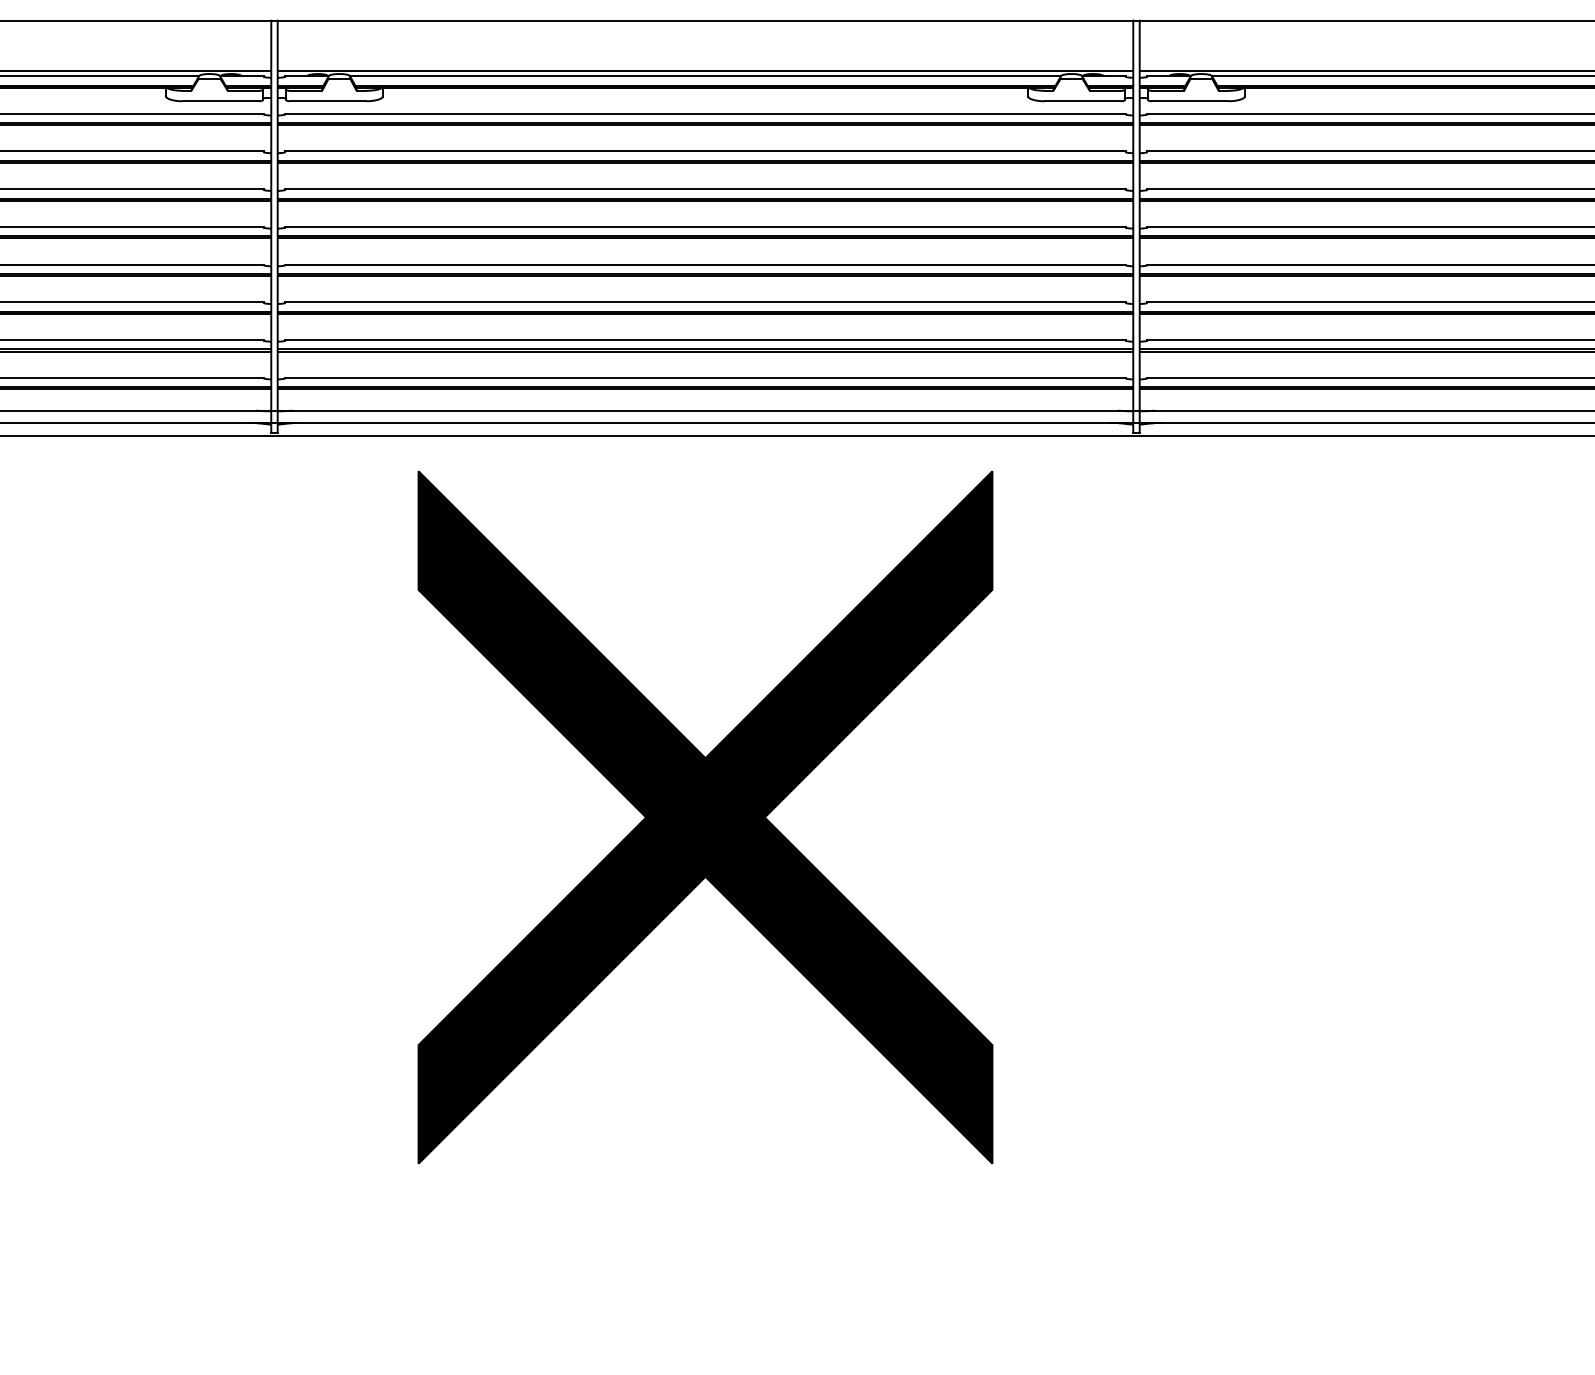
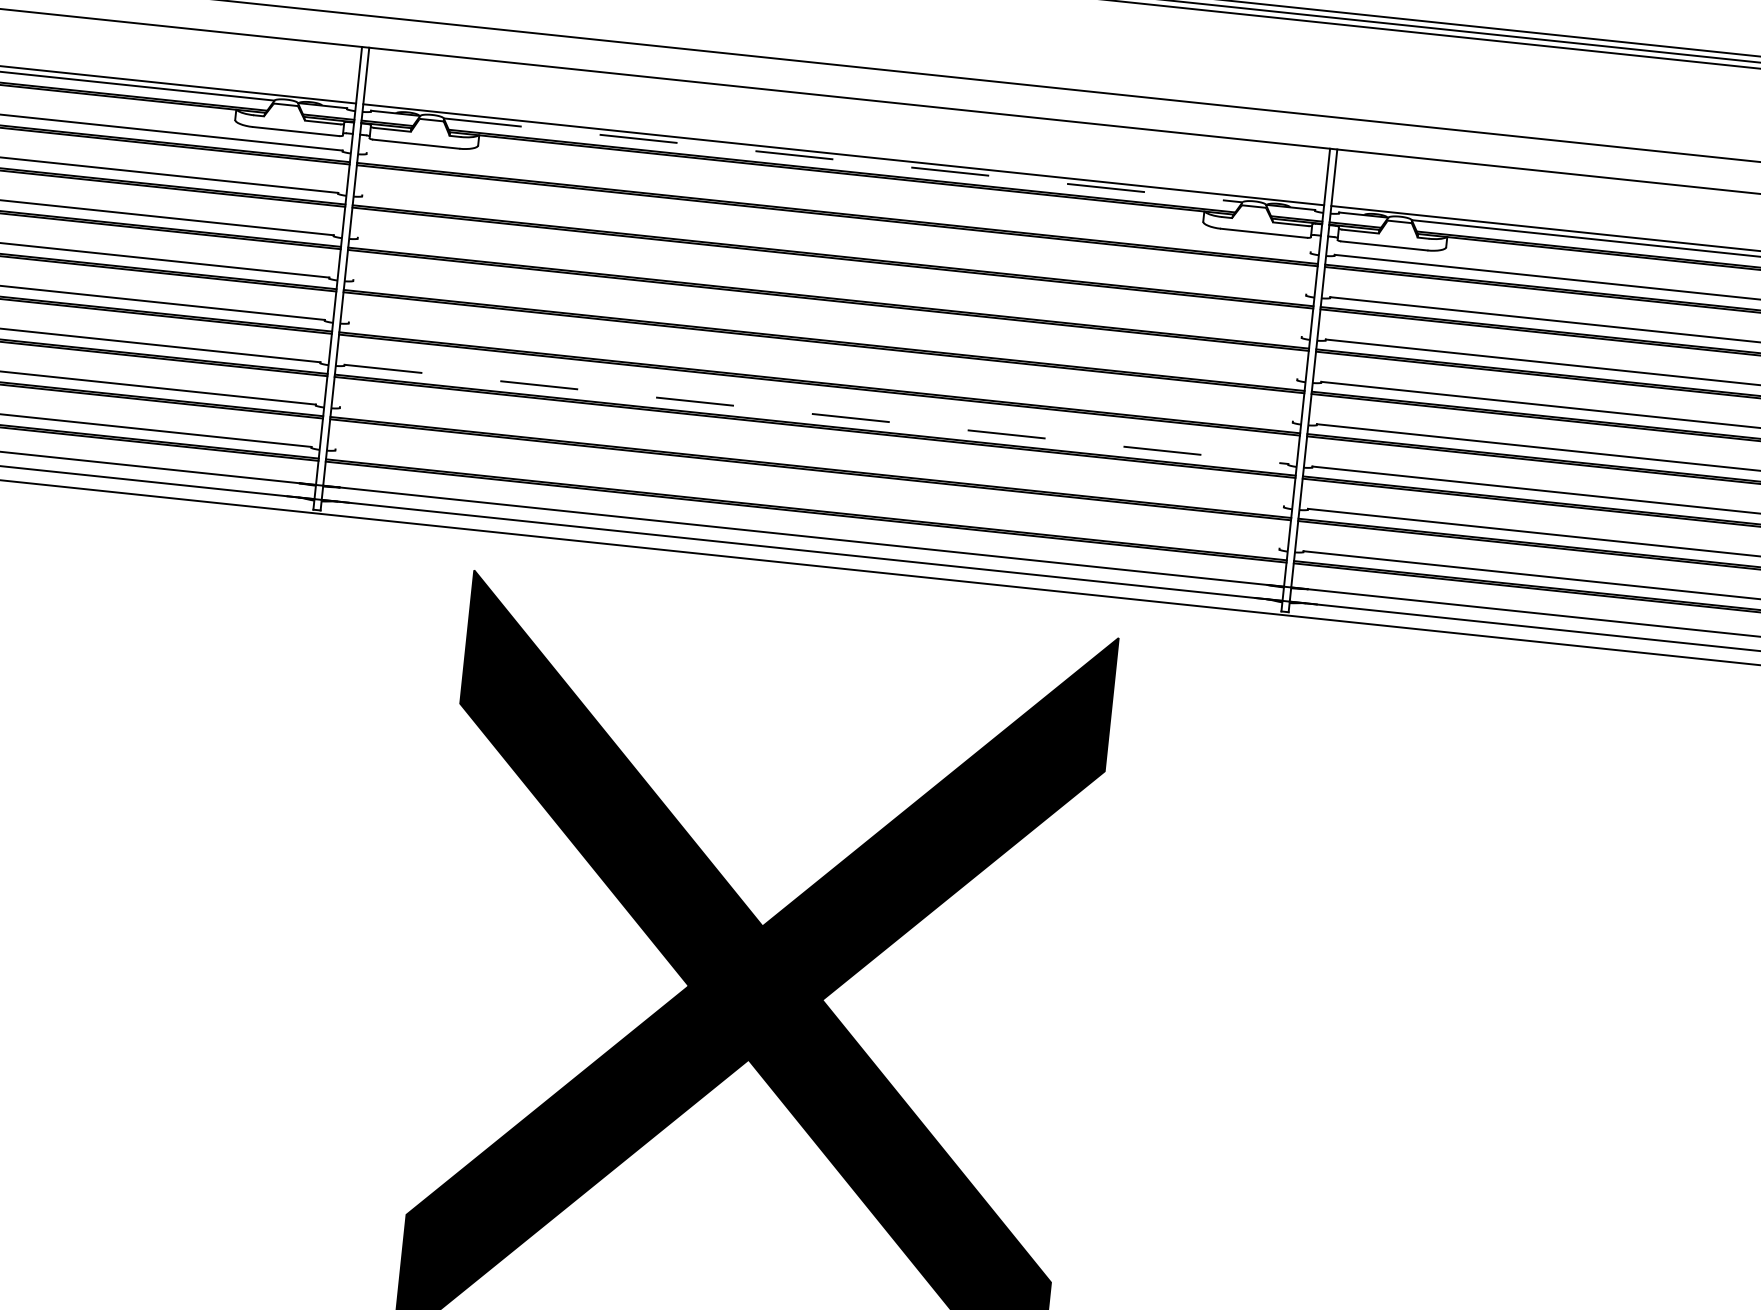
line: (705, 76) -> (843, 160), solid -> dashed
line: (705, 113) -> (838, 202), removed
line: (705, 151) -> (834, 245), removed
line: (705, 189) -> (829, 287), removed
line: (705, 226) -> (825, 329), removed
line: (705, 264) -> (820, 372), removed
line: (705, 302) -> (816, 414), solid -> dashed
line: (705, 339) -> (812, 456), removed
line: (705, 377) -> (807, 498), removed

